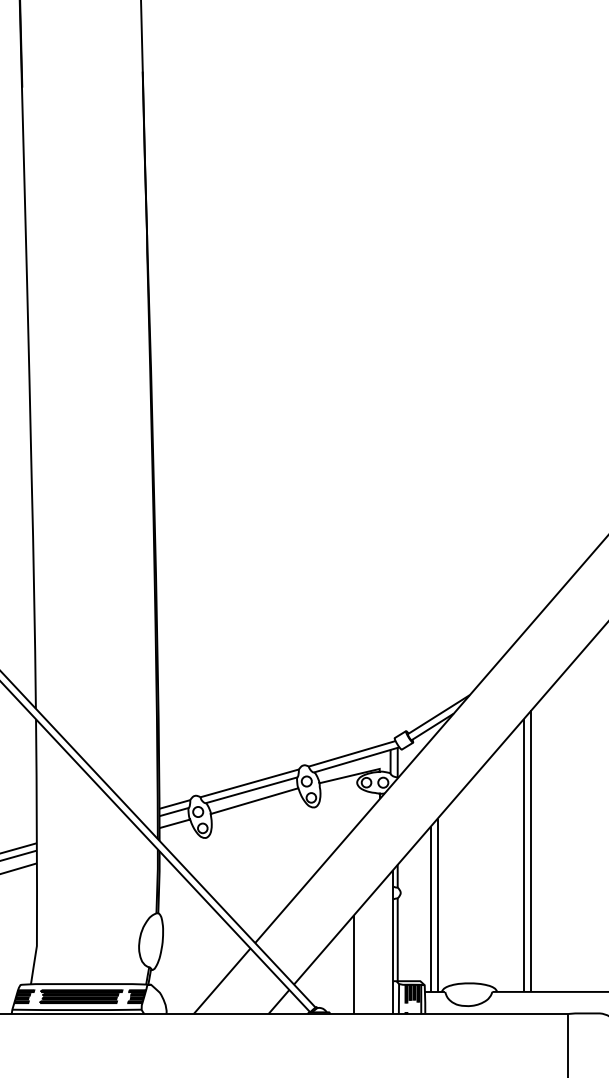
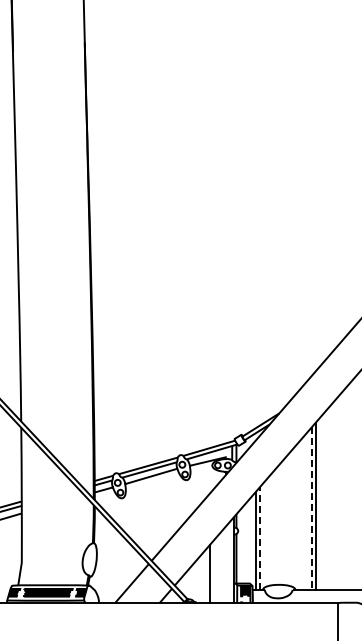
line: (523, 856) -> (311, 509), solid -> dashed
line: (438, 905) -> (260, 538), solid -> dashed

